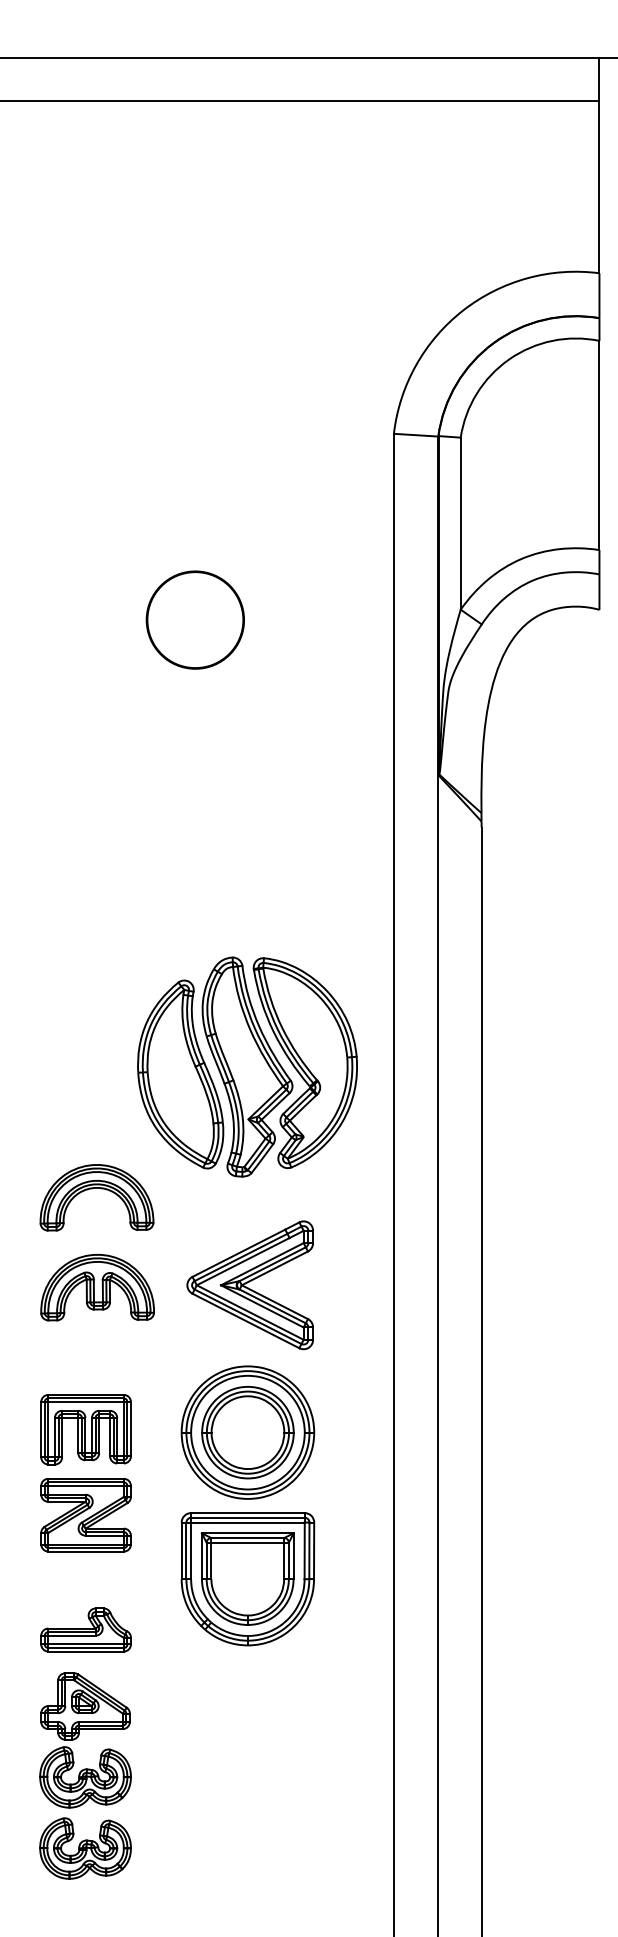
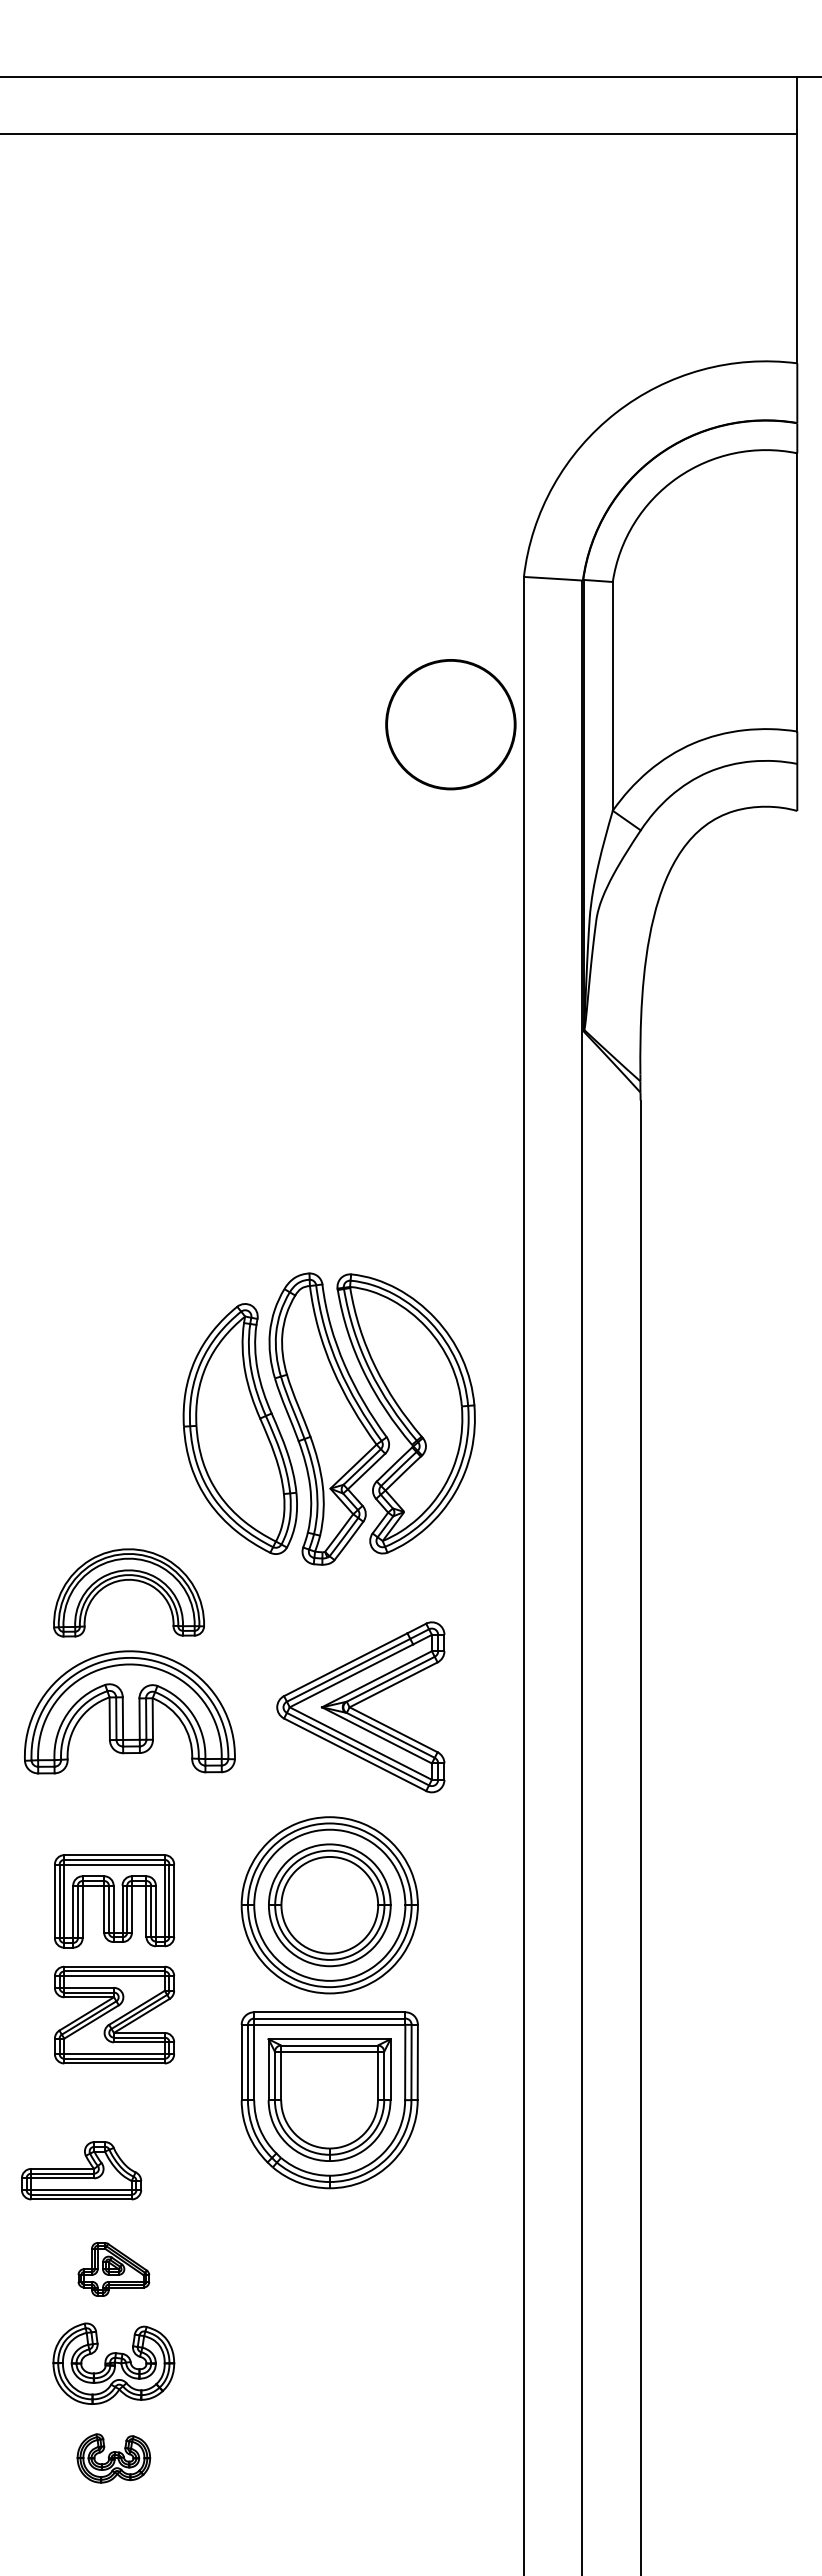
circle: (195, 619) -> (450, 724), moved
part: (249, 1285) -> (360, 1707), moved
part: (97, 1287) -> (129, 1712), size x1.4
part: (86, 1629) -> (81, 2170), moved
part: (85, 1706) -> (113, 2269), size x0.6
part: (85, 1848) -> (113, 2458), size x0.6

